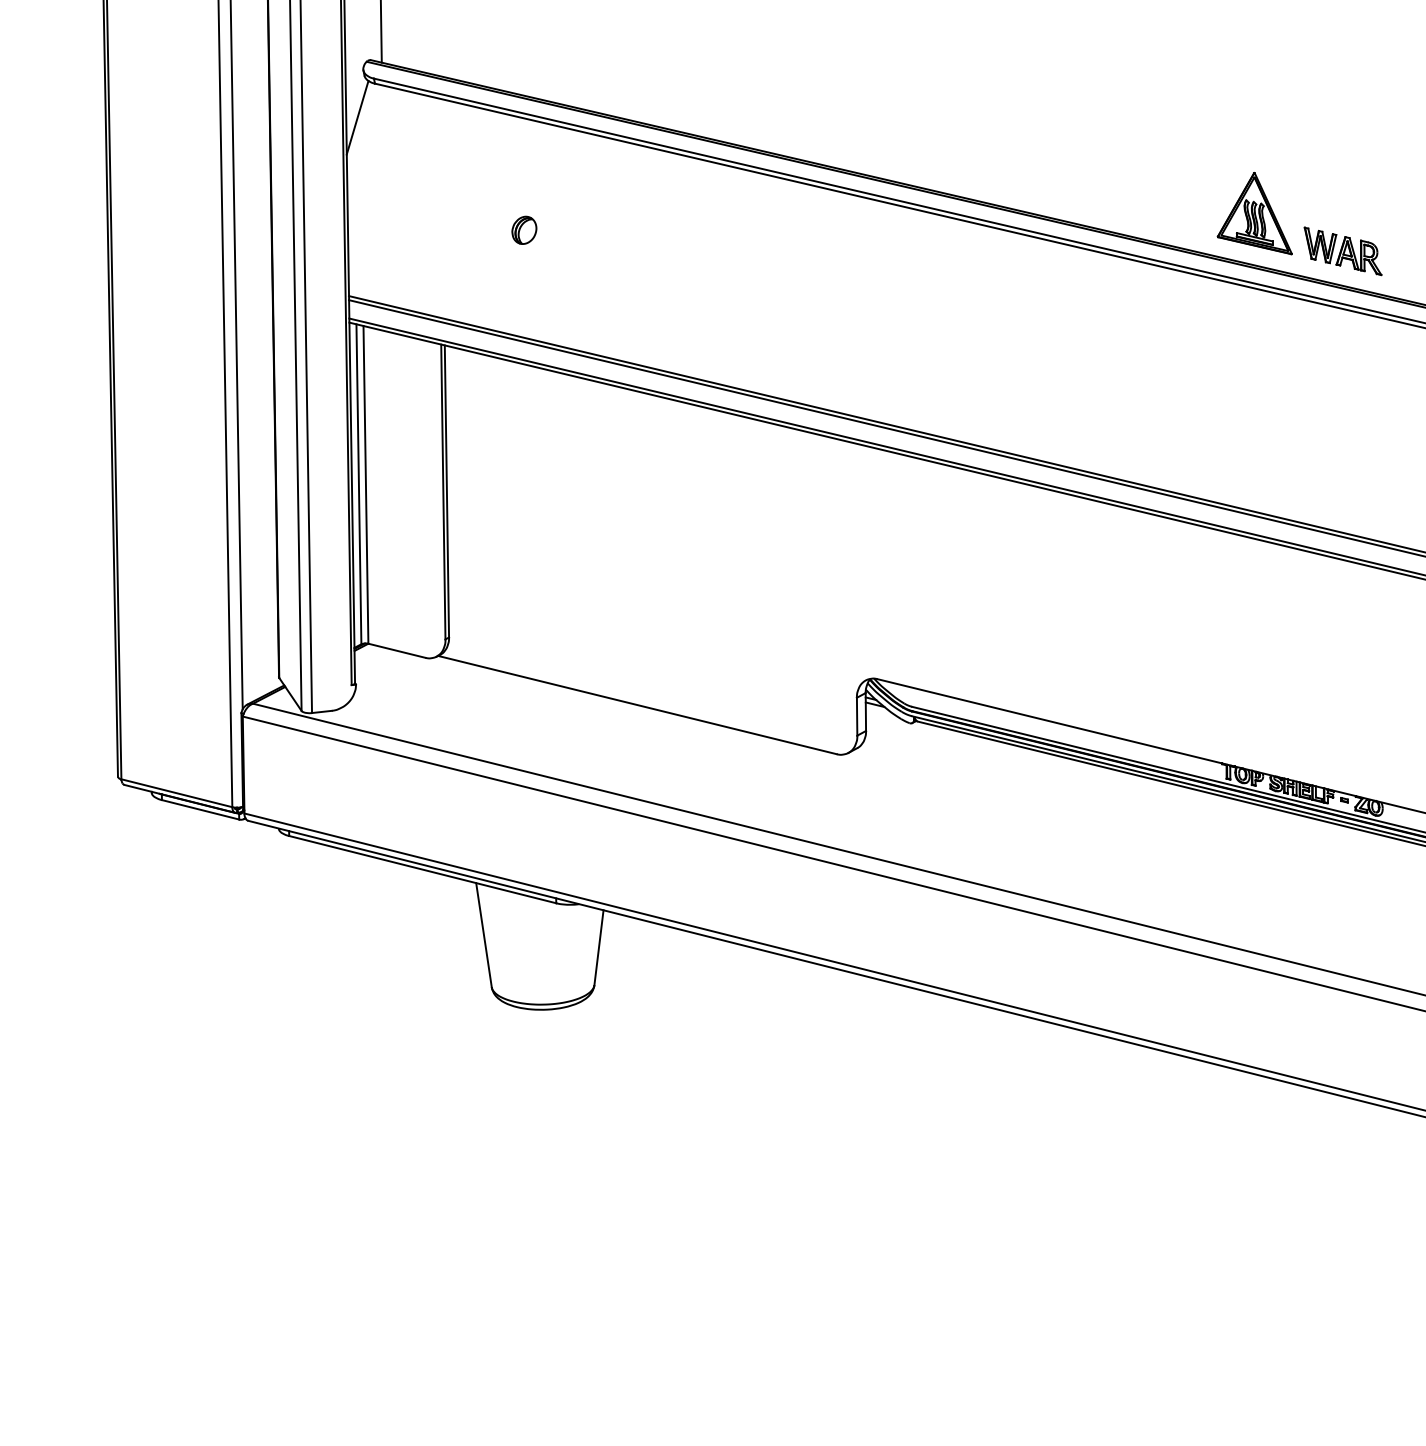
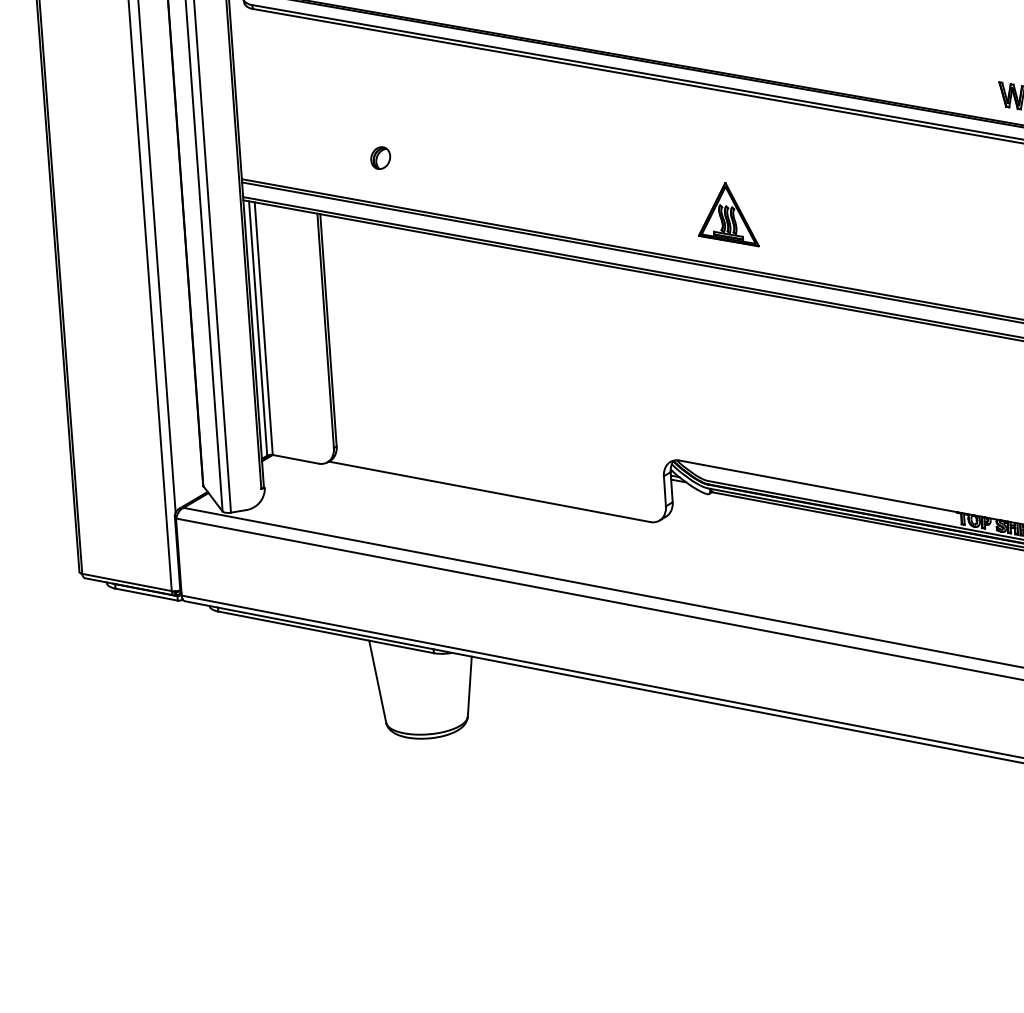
line: (357, 117) -> (240, 36), removed
part: (1254, 213) -> (727, 215), moved
part: (524, 229) -> (380, 157), moved

